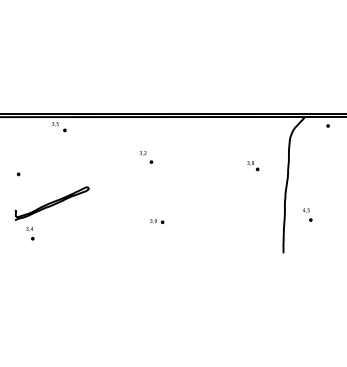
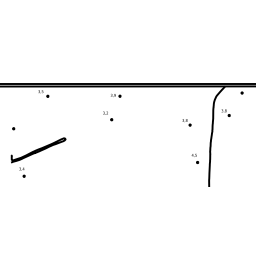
part: (306, 153) -> (226, 113), added
part: (307, 214) -> (195, 158), moved
part: (157, 221) -> (116, 95), moved

